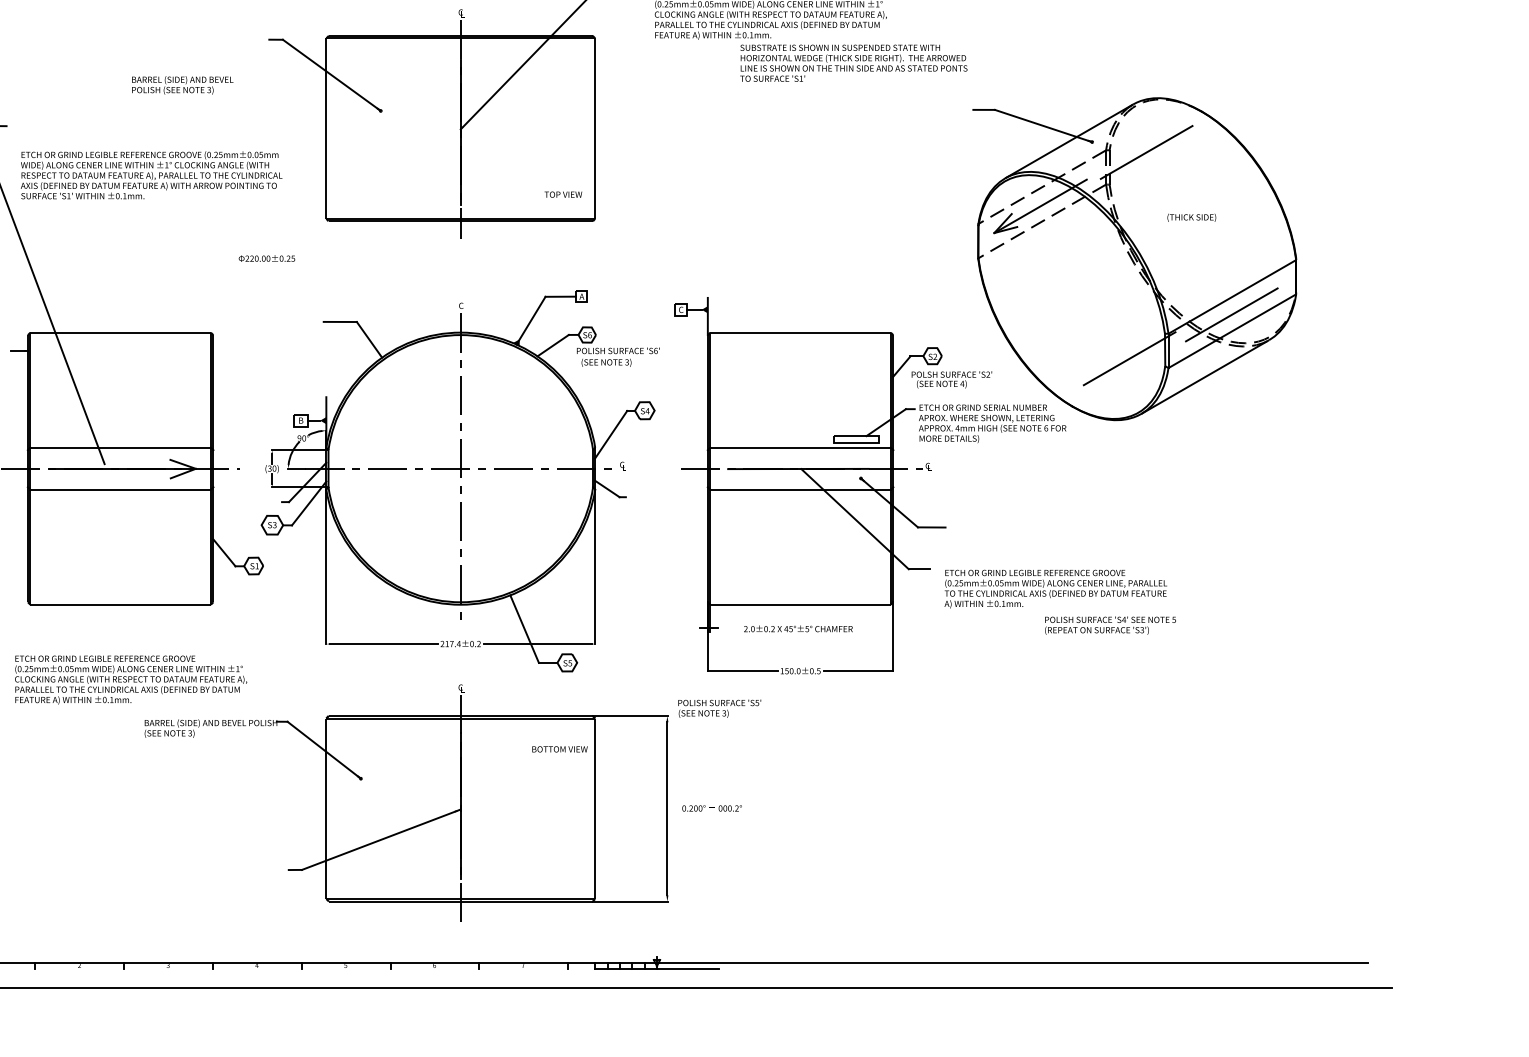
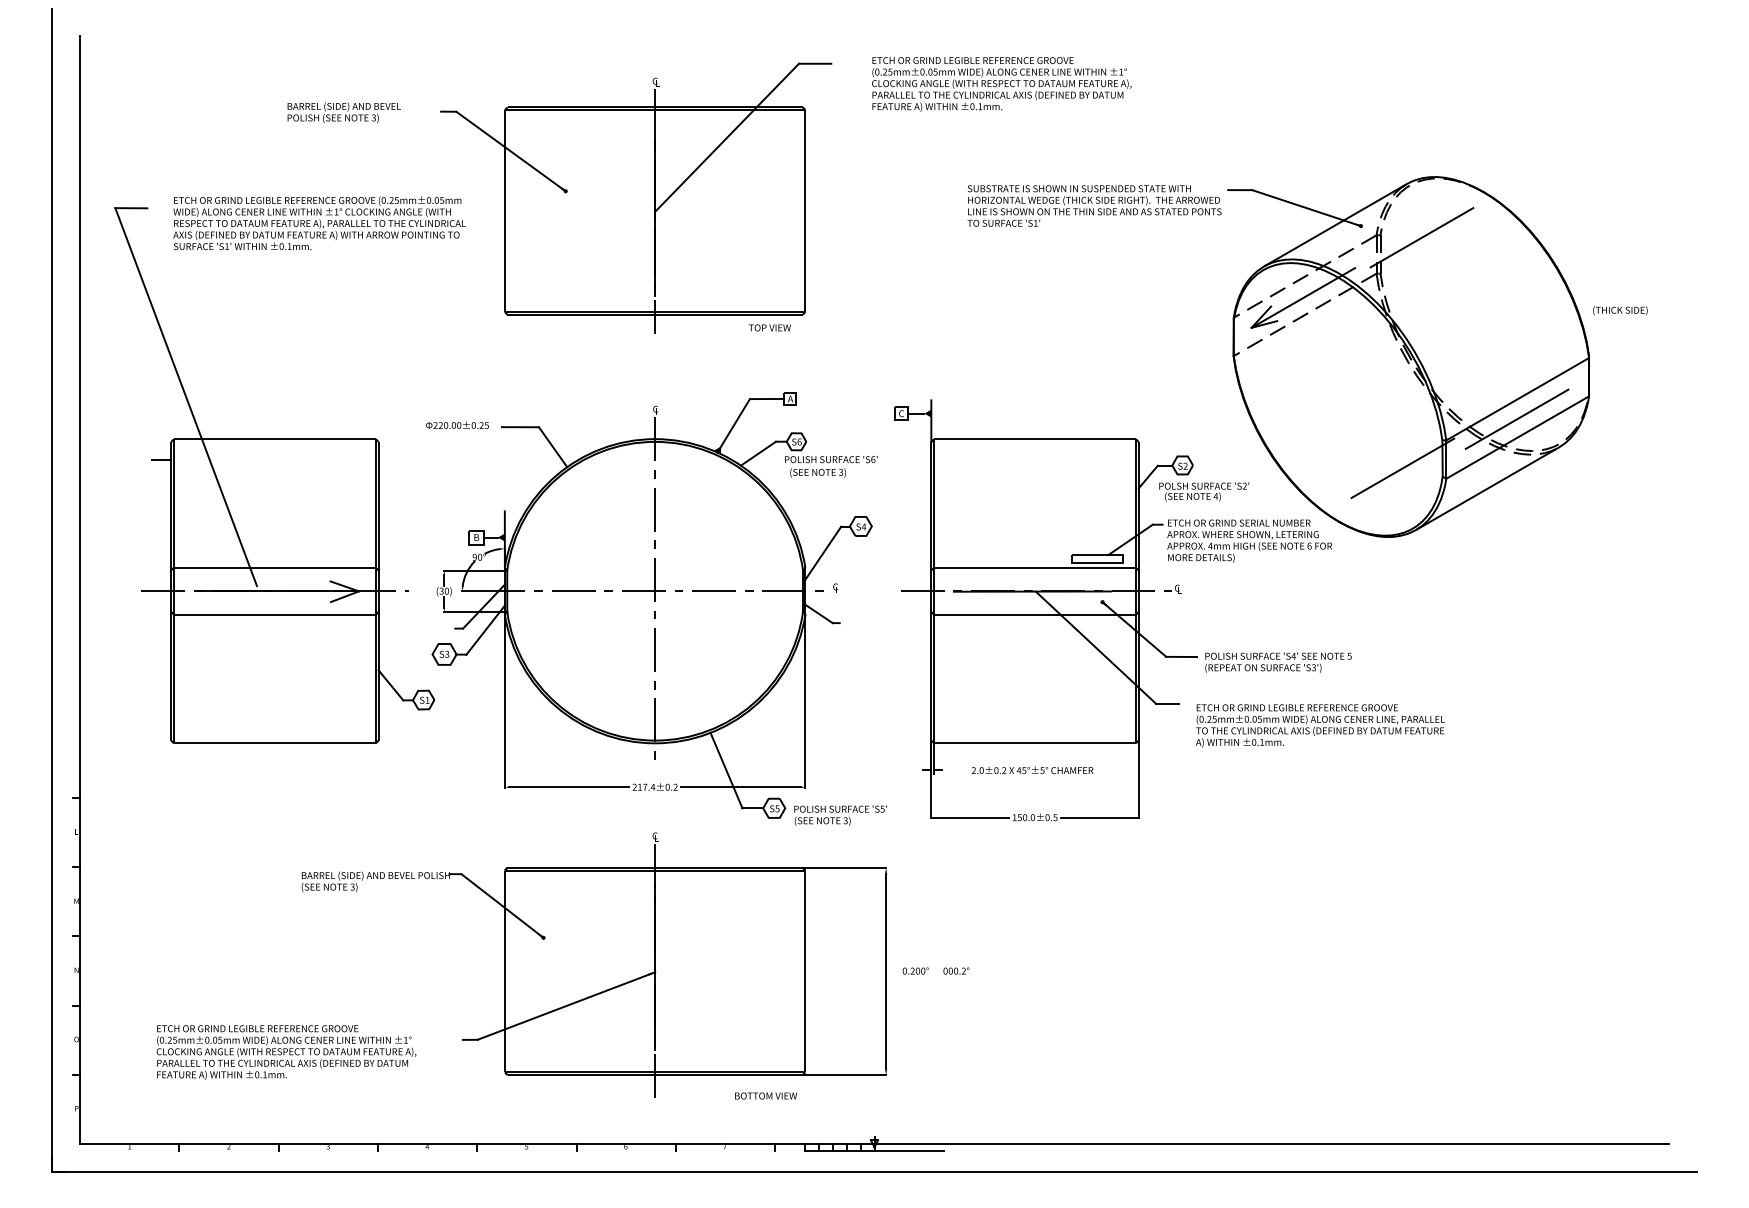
text: (853, 62) -> (1094, 205), moved
text: (182, 85) -> (343, 112), moved
text: (151, 175) -> (319, 223), moved
text: (563, 194) -> (769, 327), moved
text: (1191, 217) -> (1620, 310), moved
text: (266, 258) -> (457, 425), moved
text: (1110, 625) -> (1278, 662), moved
text: (131, 680) -> (286, 1052), moved
text: (719, 708) -> (840, 815), moved
text: (559, 748) -> (765, 1095), moved

